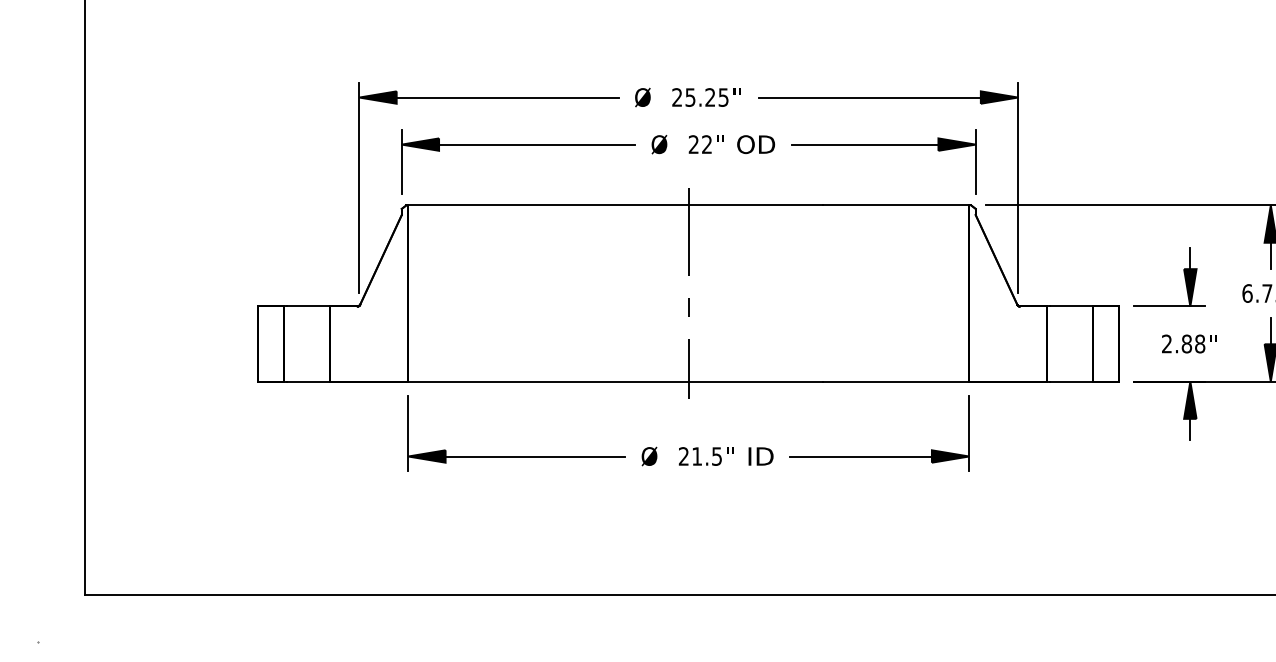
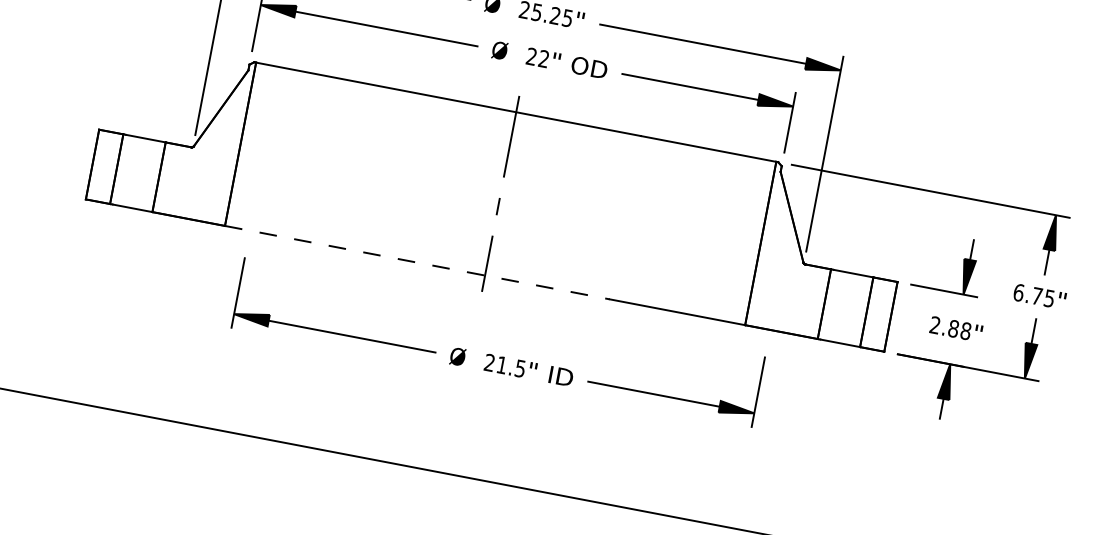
line: (616, 381) -> (418, 262), solid -> dashed
part: (685, 447) -> (492, 354), moved

